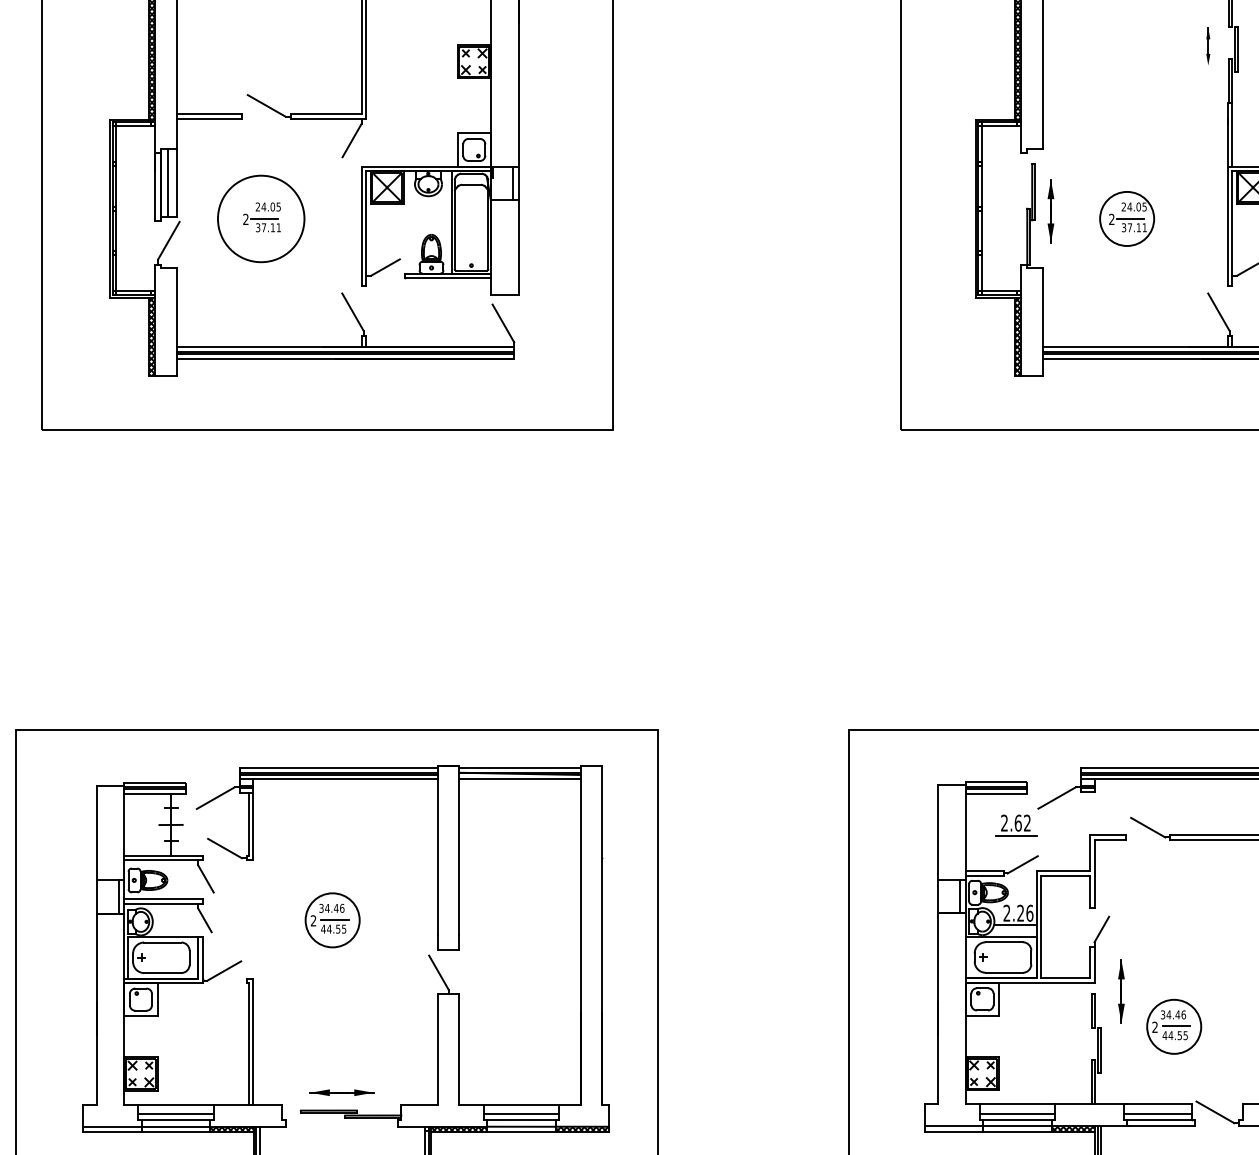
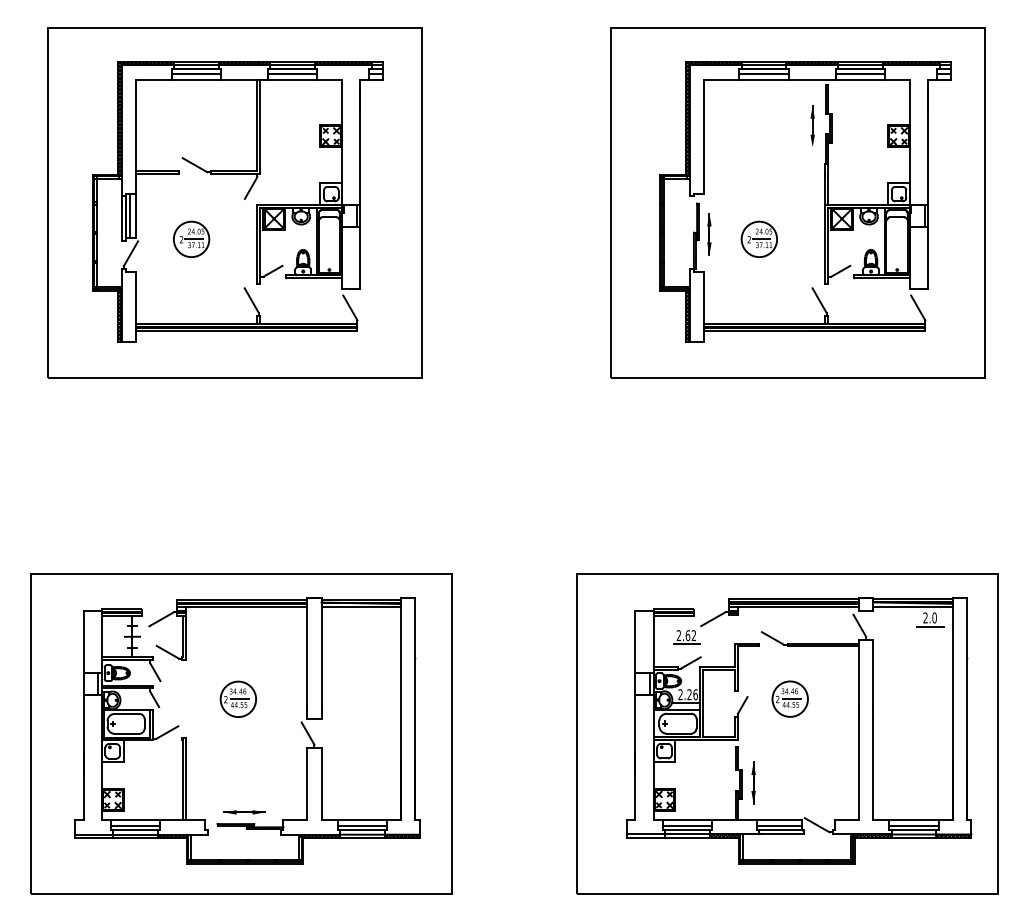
part: (1208, 45) -> (812, 125), size x1.67
circle: (261, 219) -> (191, 239), size x0.62
part: (1121, 990) -> (753, 782), moved
part: (1173, 1025) -> (789, 698), moved

